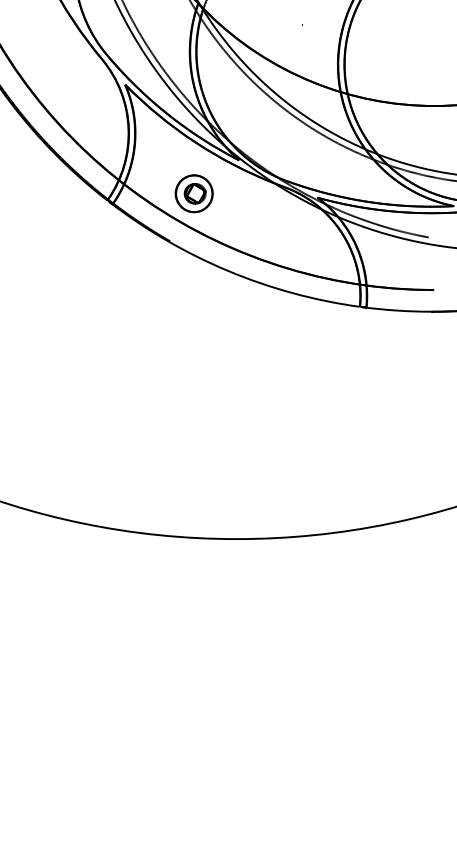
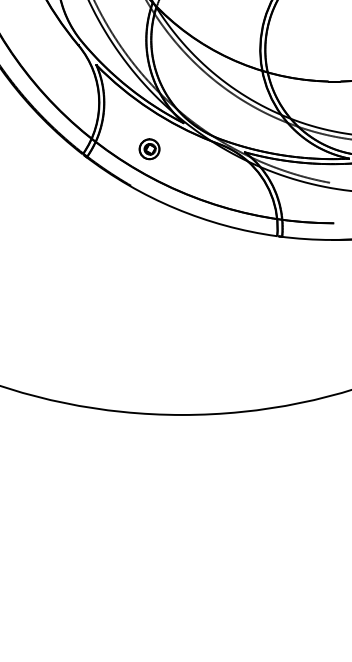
part: (194, 194) -> (149, 149), size x0.7

